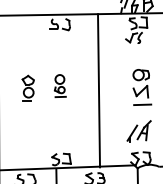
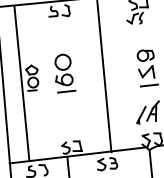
part: (60, 85) -> (64, 72), size x1.67
line: (17, 92) -> (21, 83), added

